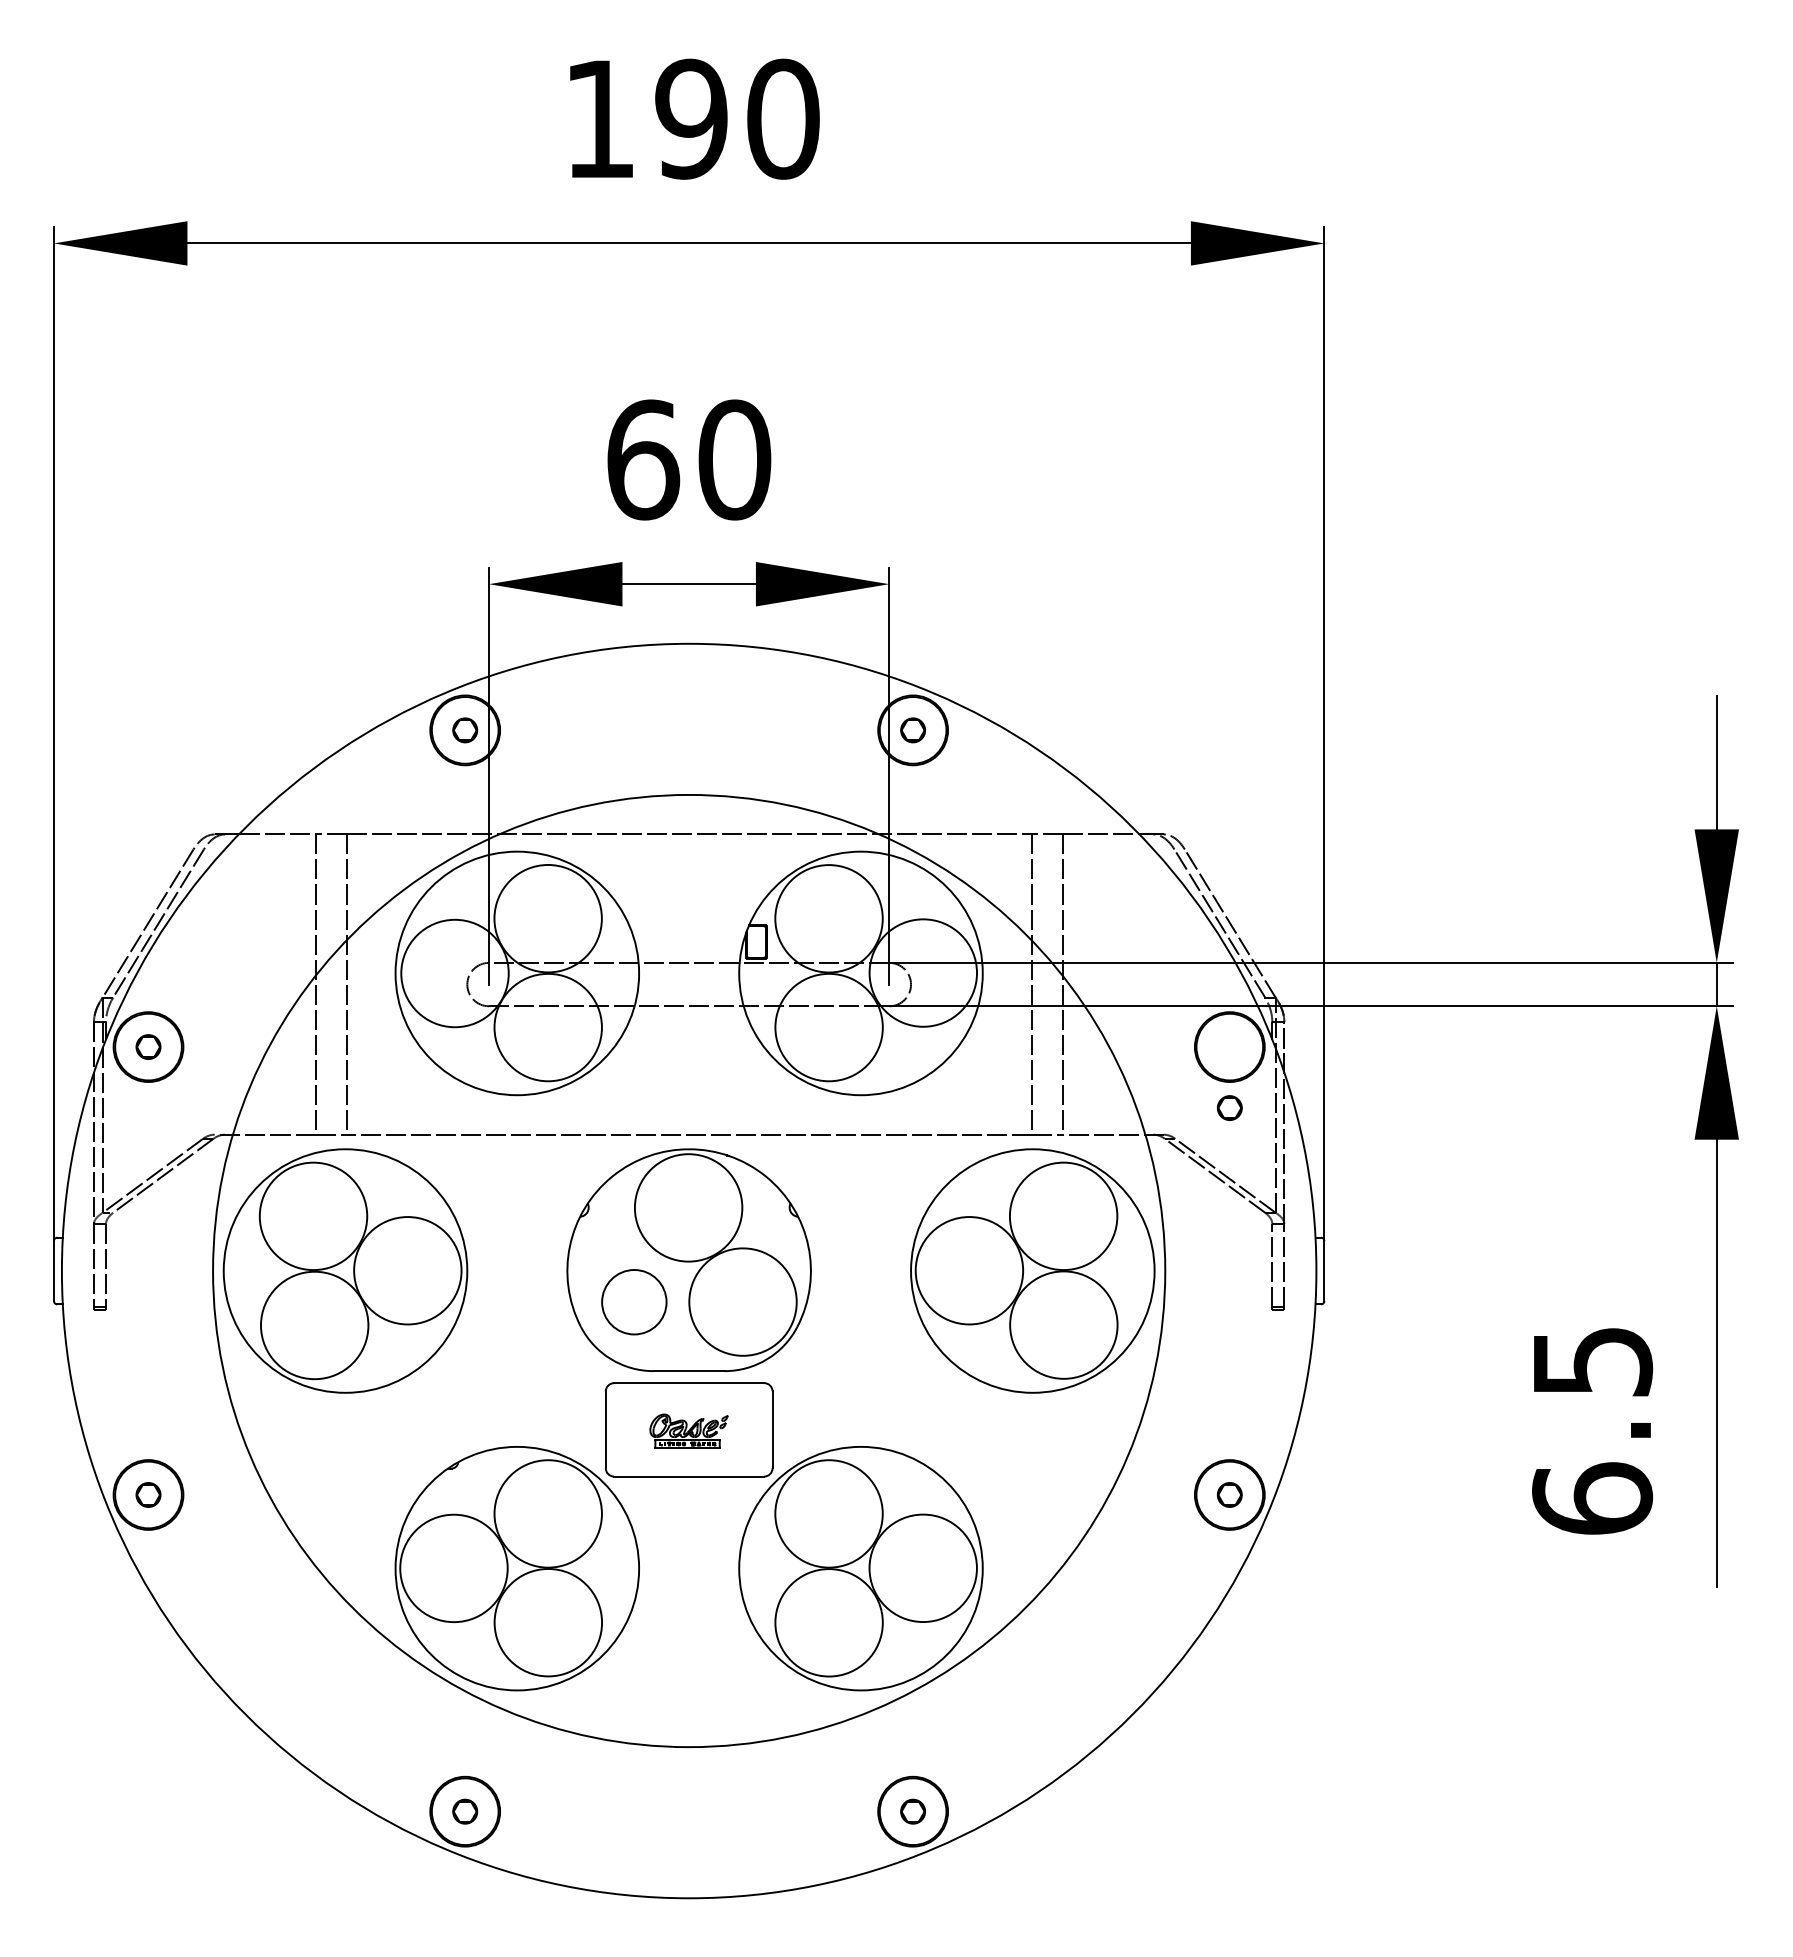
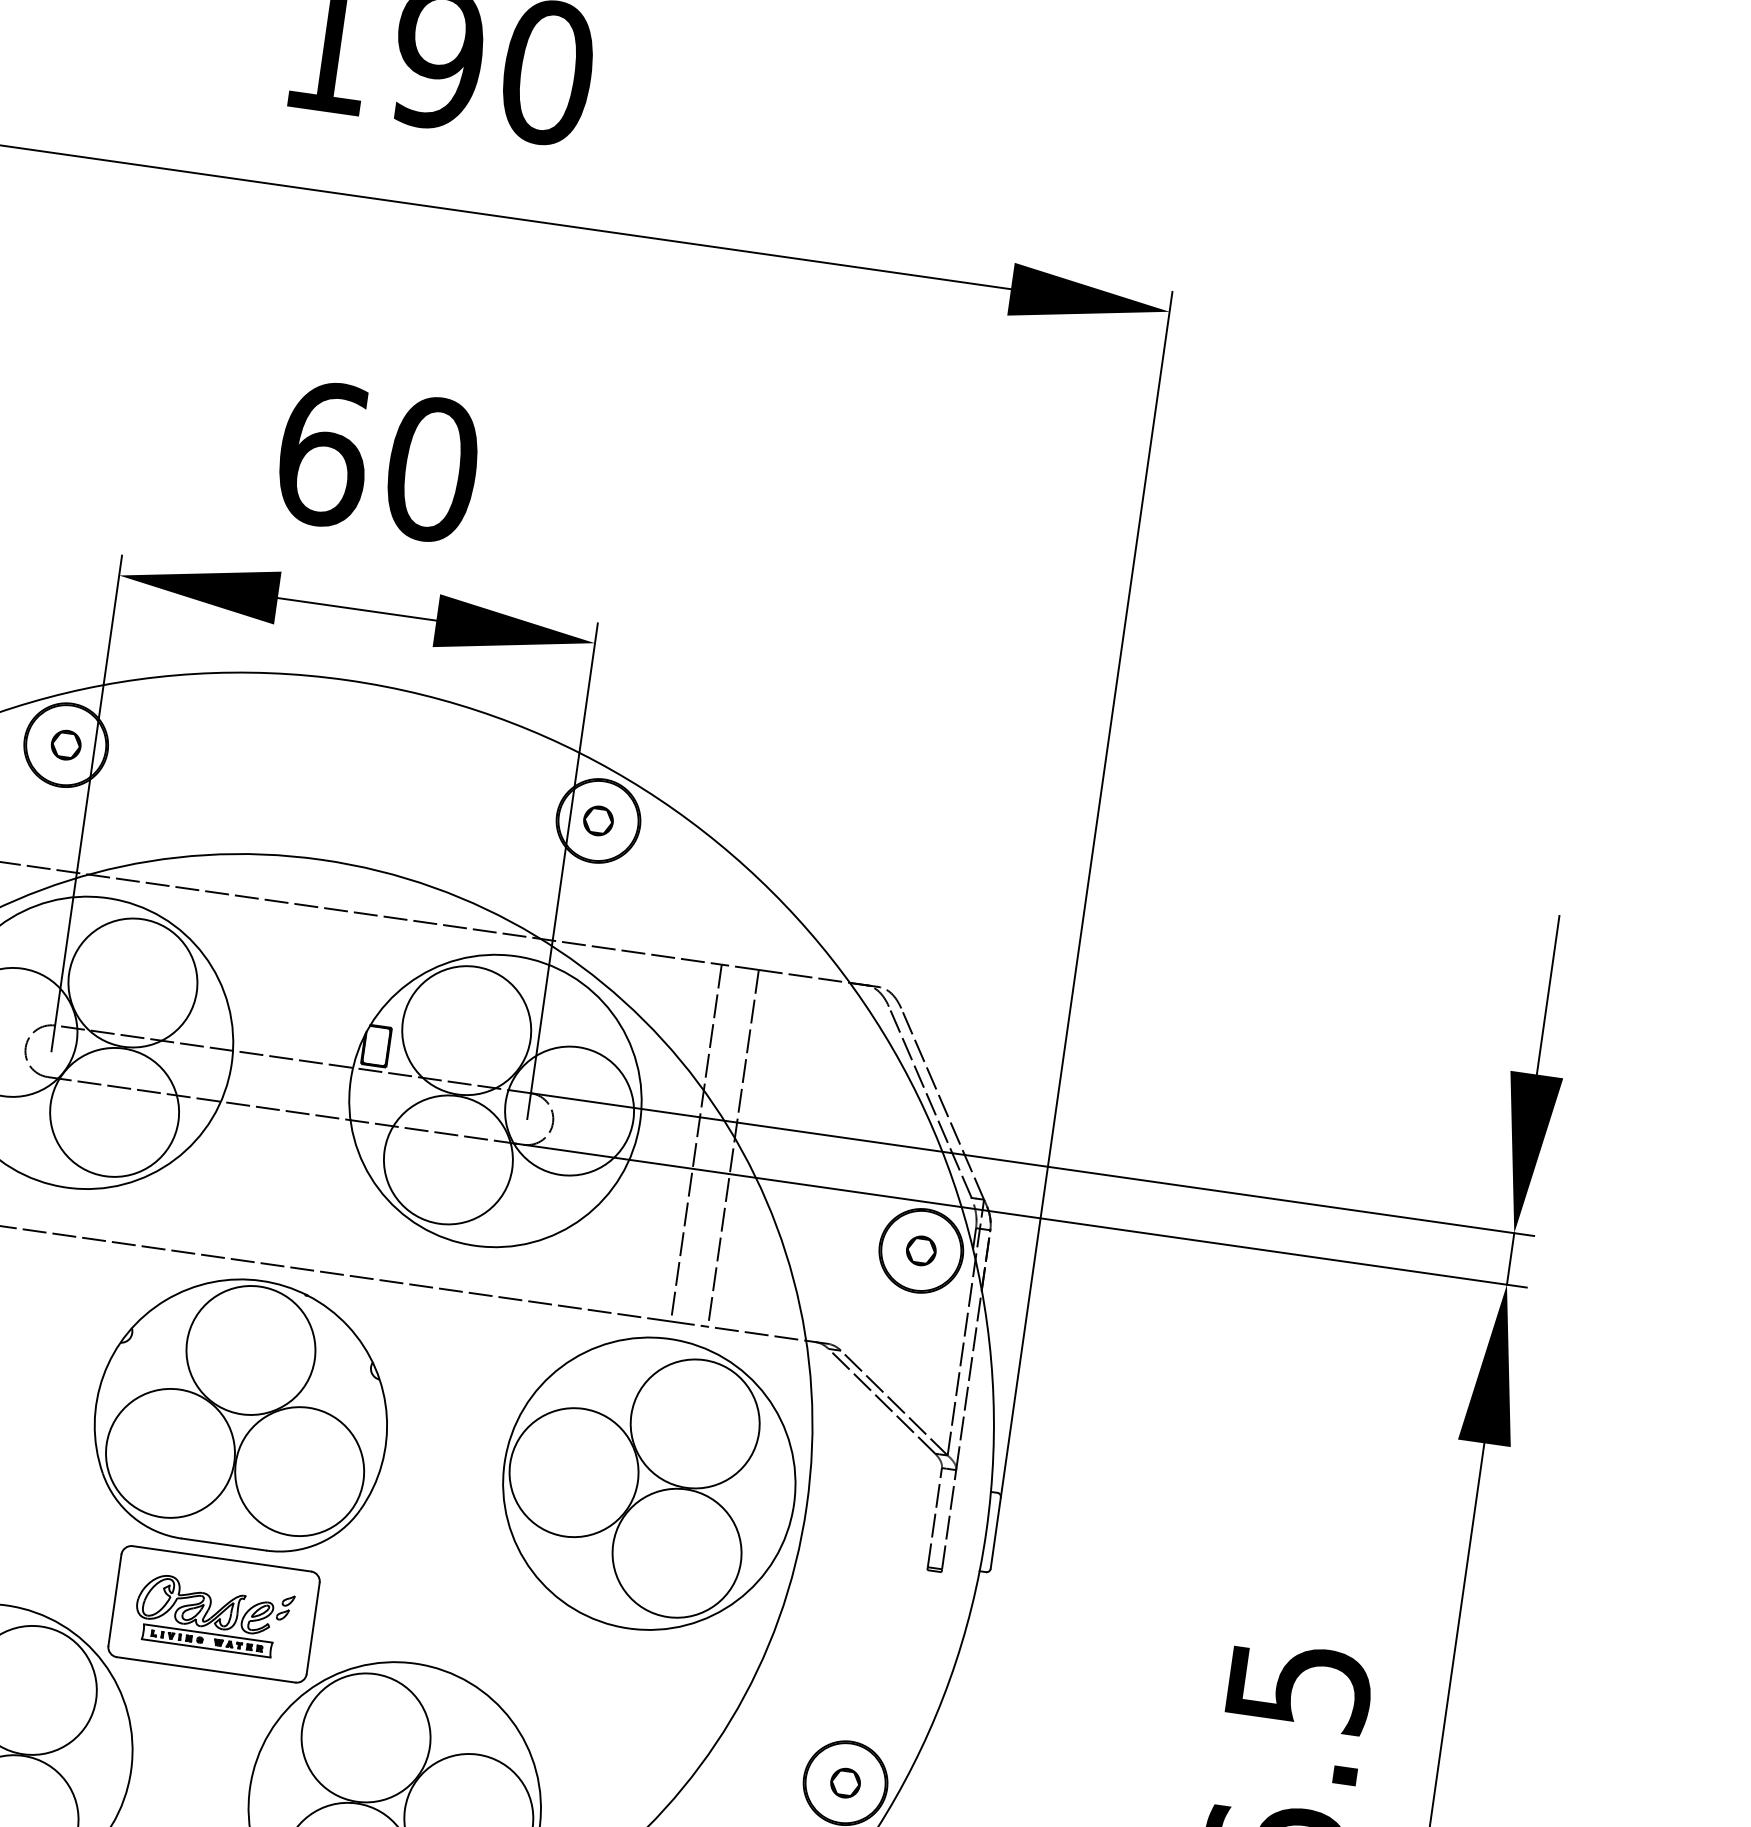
part: (1229, 1107) -> (921, 1250), moved
circle: (634, 1301) -> (170, 1452), size x1.67
part: (688, 1430) -> (213, 1614), size x1.67

